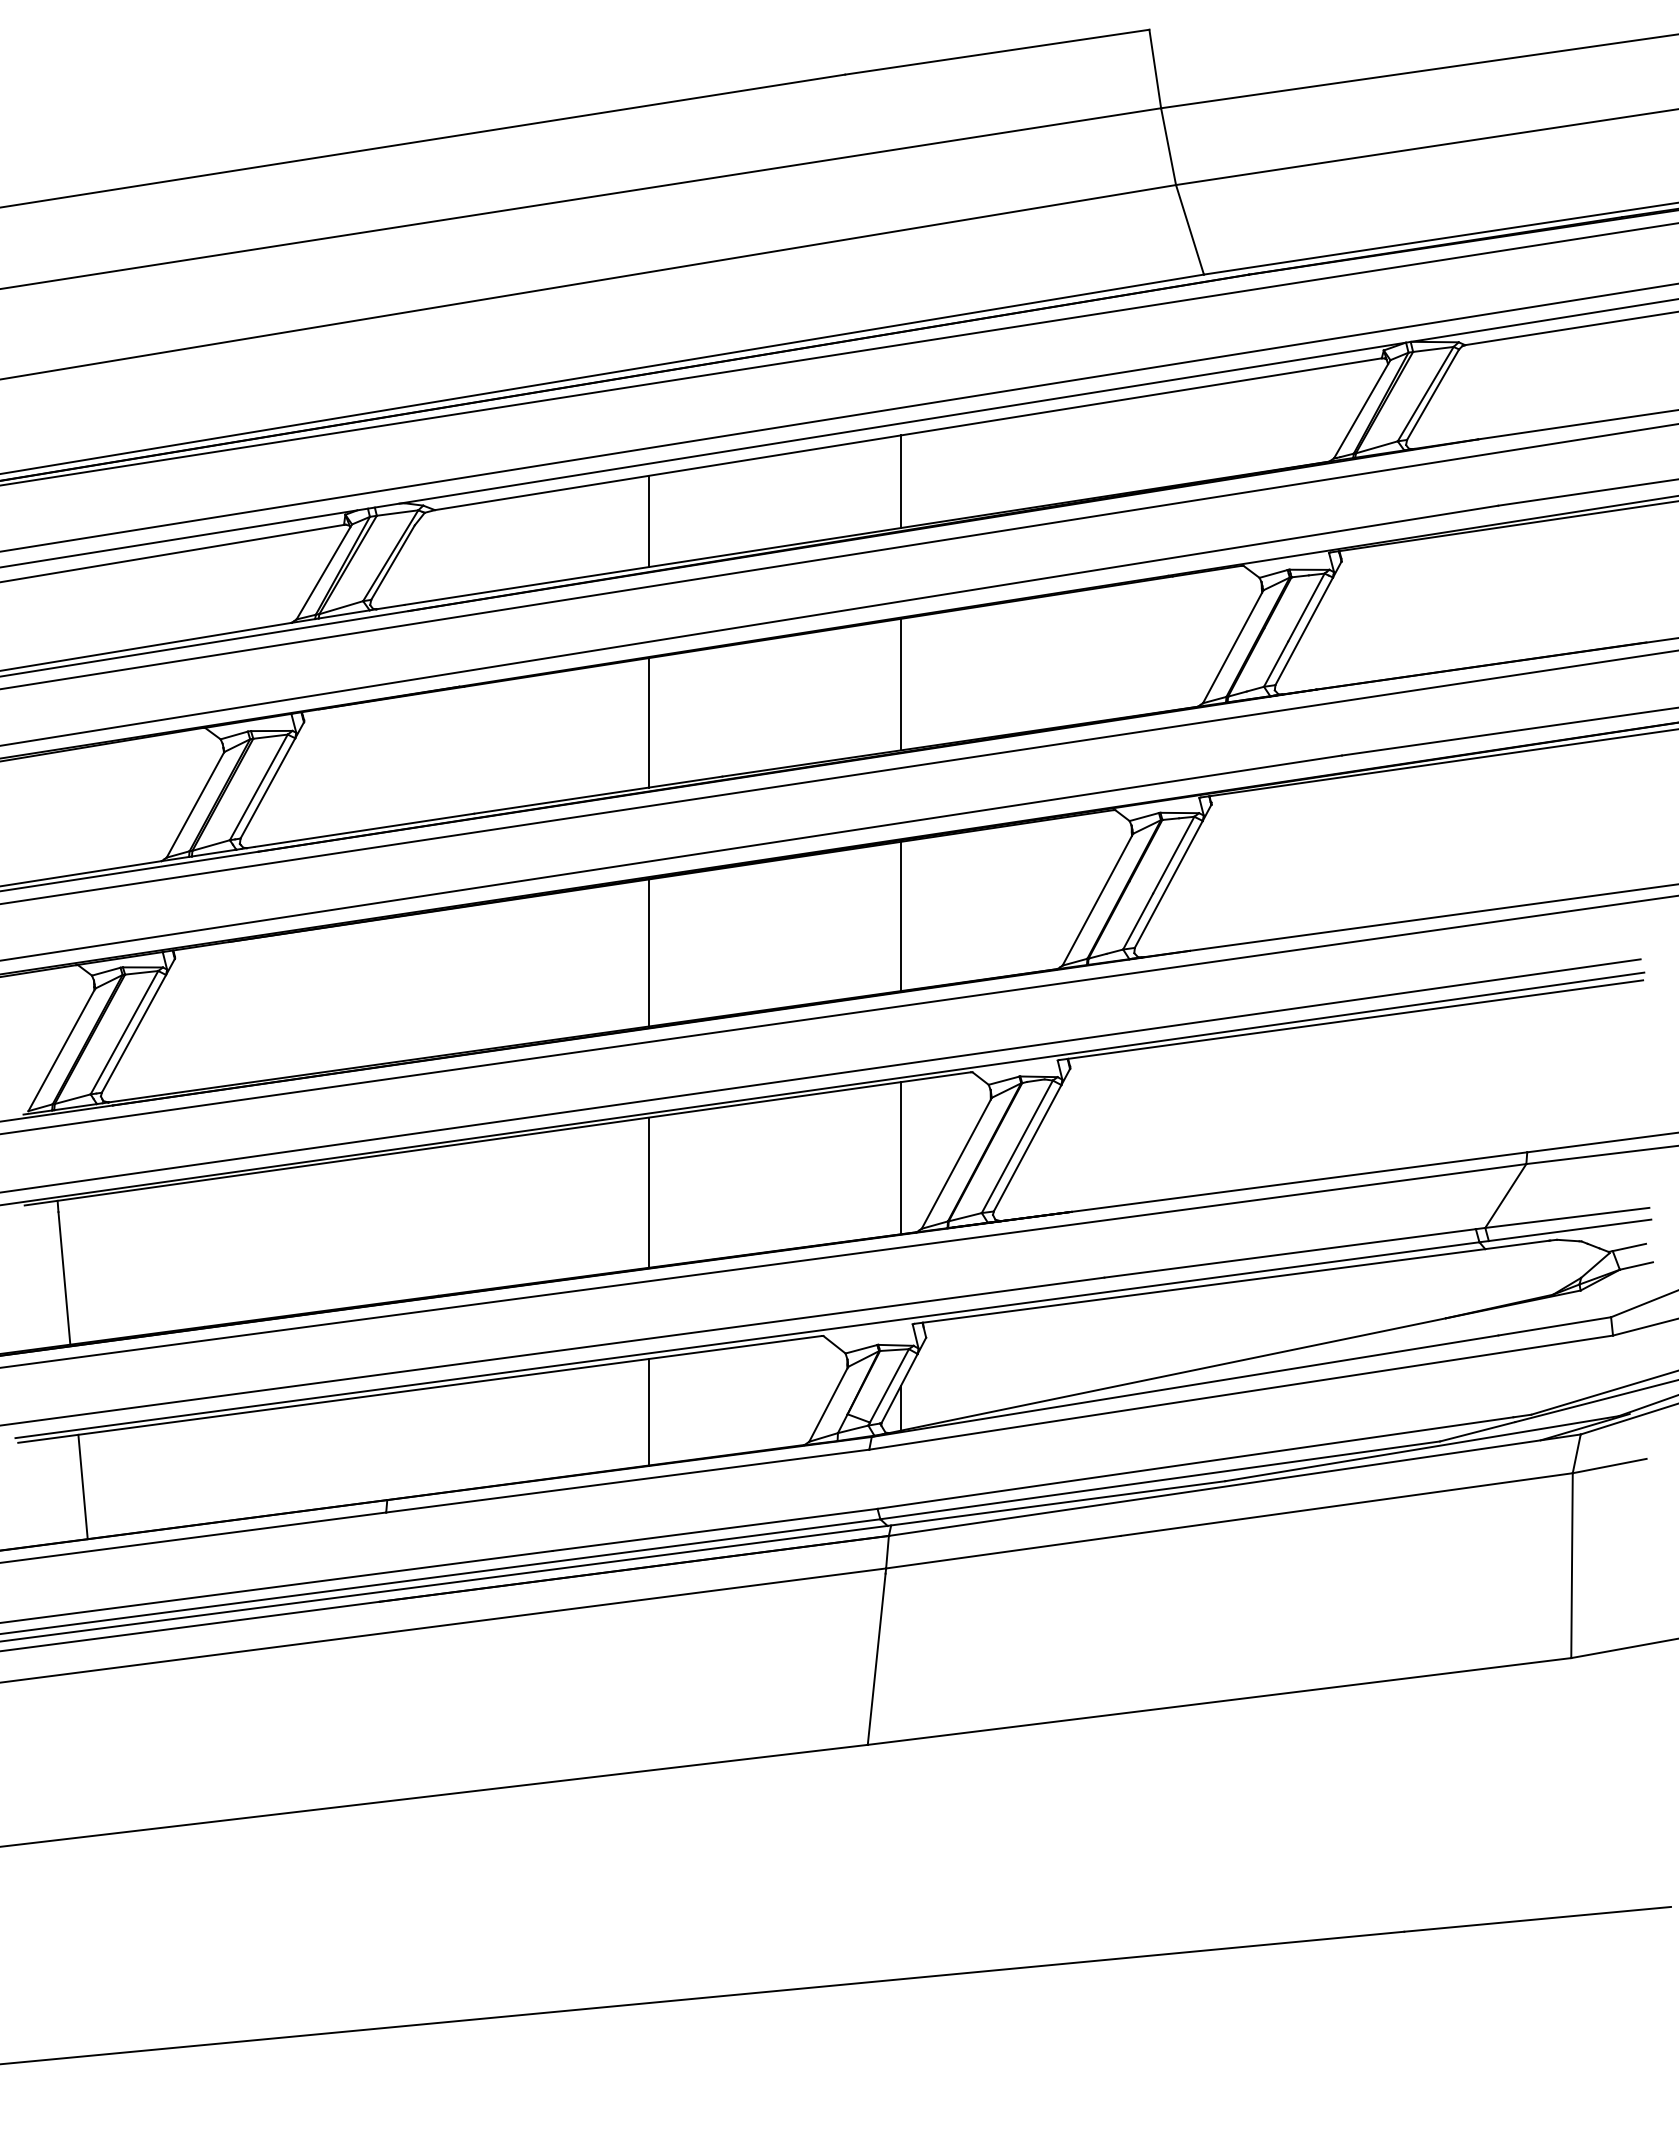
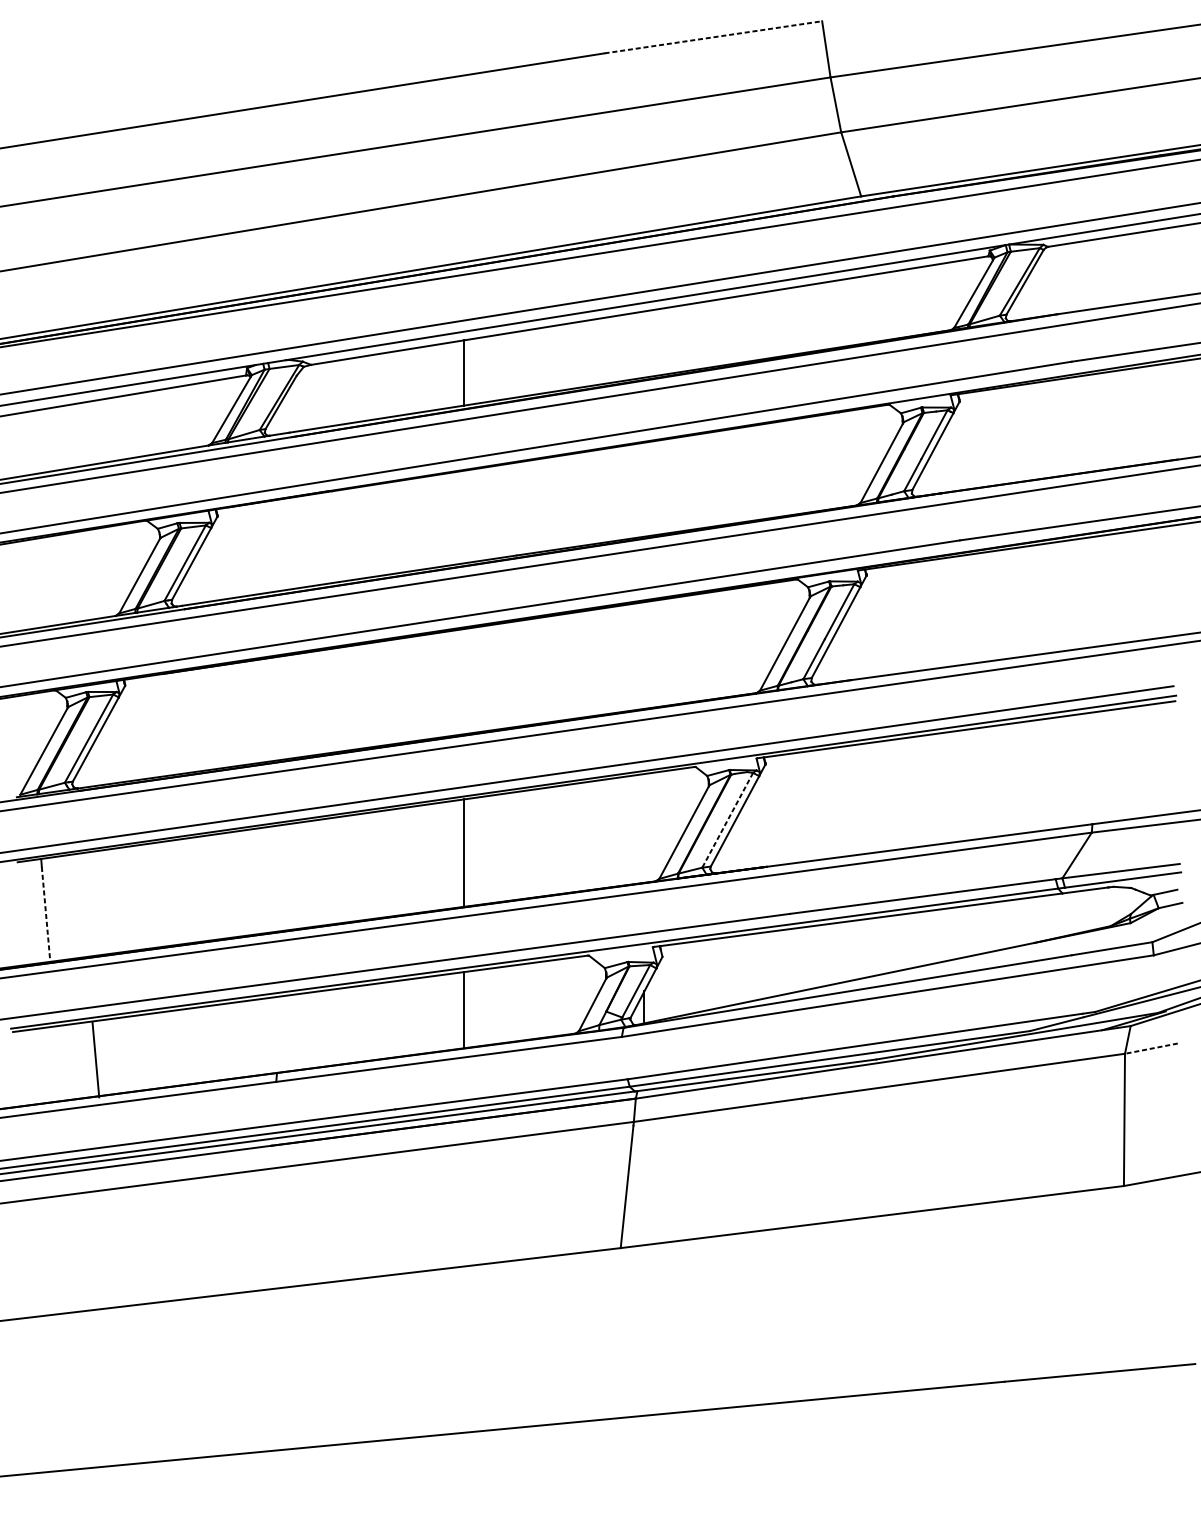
line: (997, 52) -> (713, 37), solid -> dashed
line: (900, 481) -> (644, 344), removed
line: (900, 684) -> (644, 489), removed
line: (648, 722) -> (463, 516), removed
line: (900, 916) -> (644, 655), removed
line: (648, 952) -> (463, 681), removed
line: (1017, 1147) -> (727, 820), solid -> dashed
line: (900, 1158) -> (644, 828), removed
line: (64, 1278) -> (46, 914), solid -> dashed
line: (1609, 1466) -> (1151, 1048), solid -> dashed
line: (82, 1486) -> (95, 1059), moved

